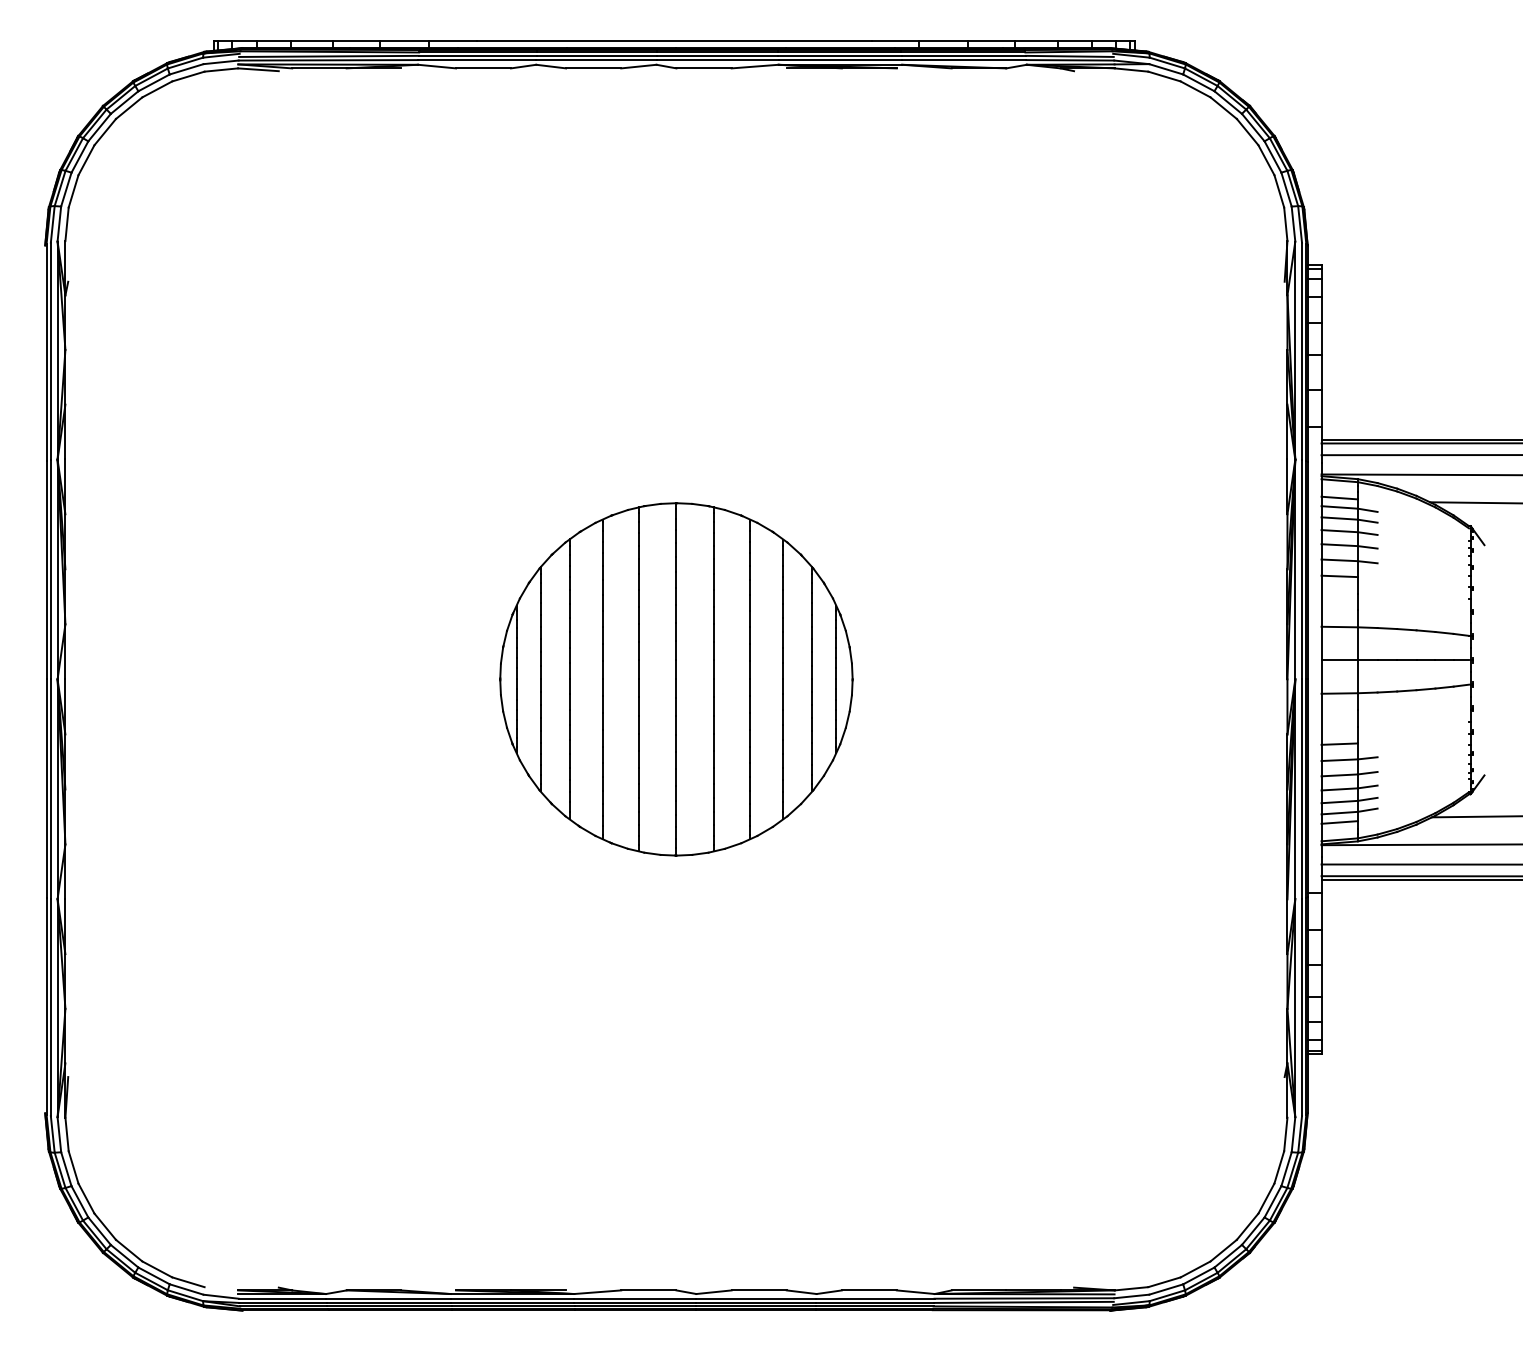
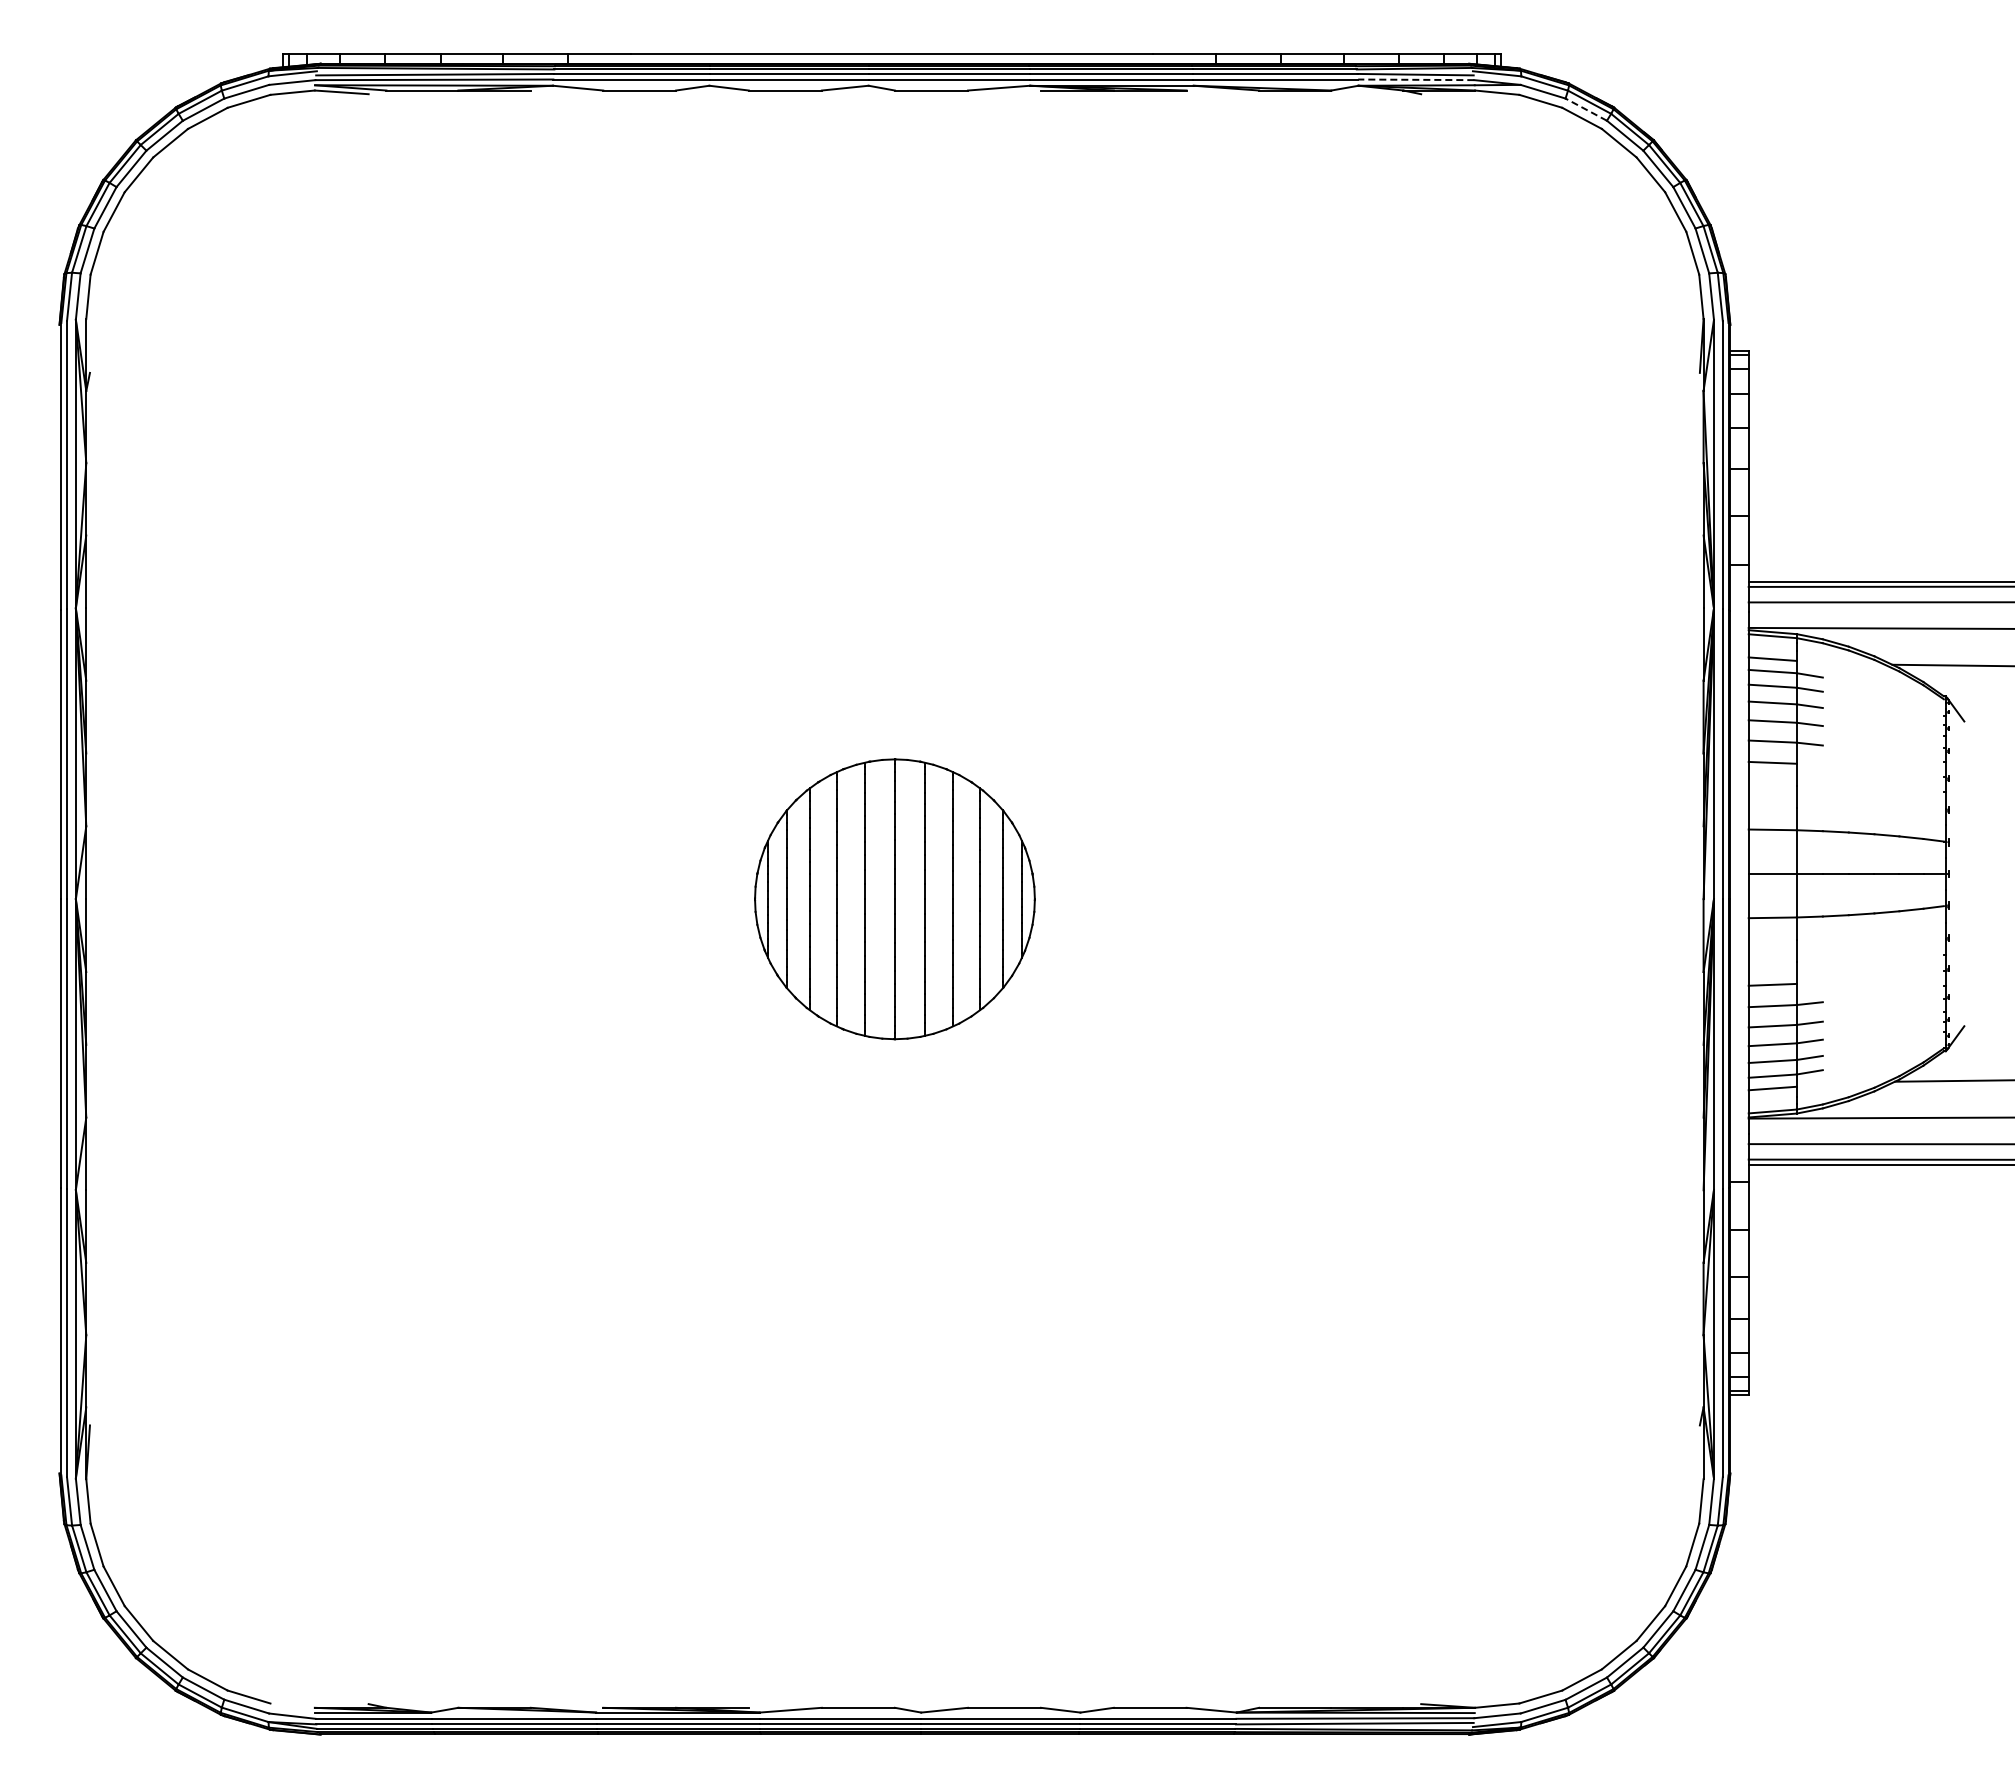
line: (1069, 60) -> (1415, 79), solid -> dashed
line: (1198, 82) -> (1586, 109), solid -> dashed
part: (676, 679) -> (894, 899), size x0.6

